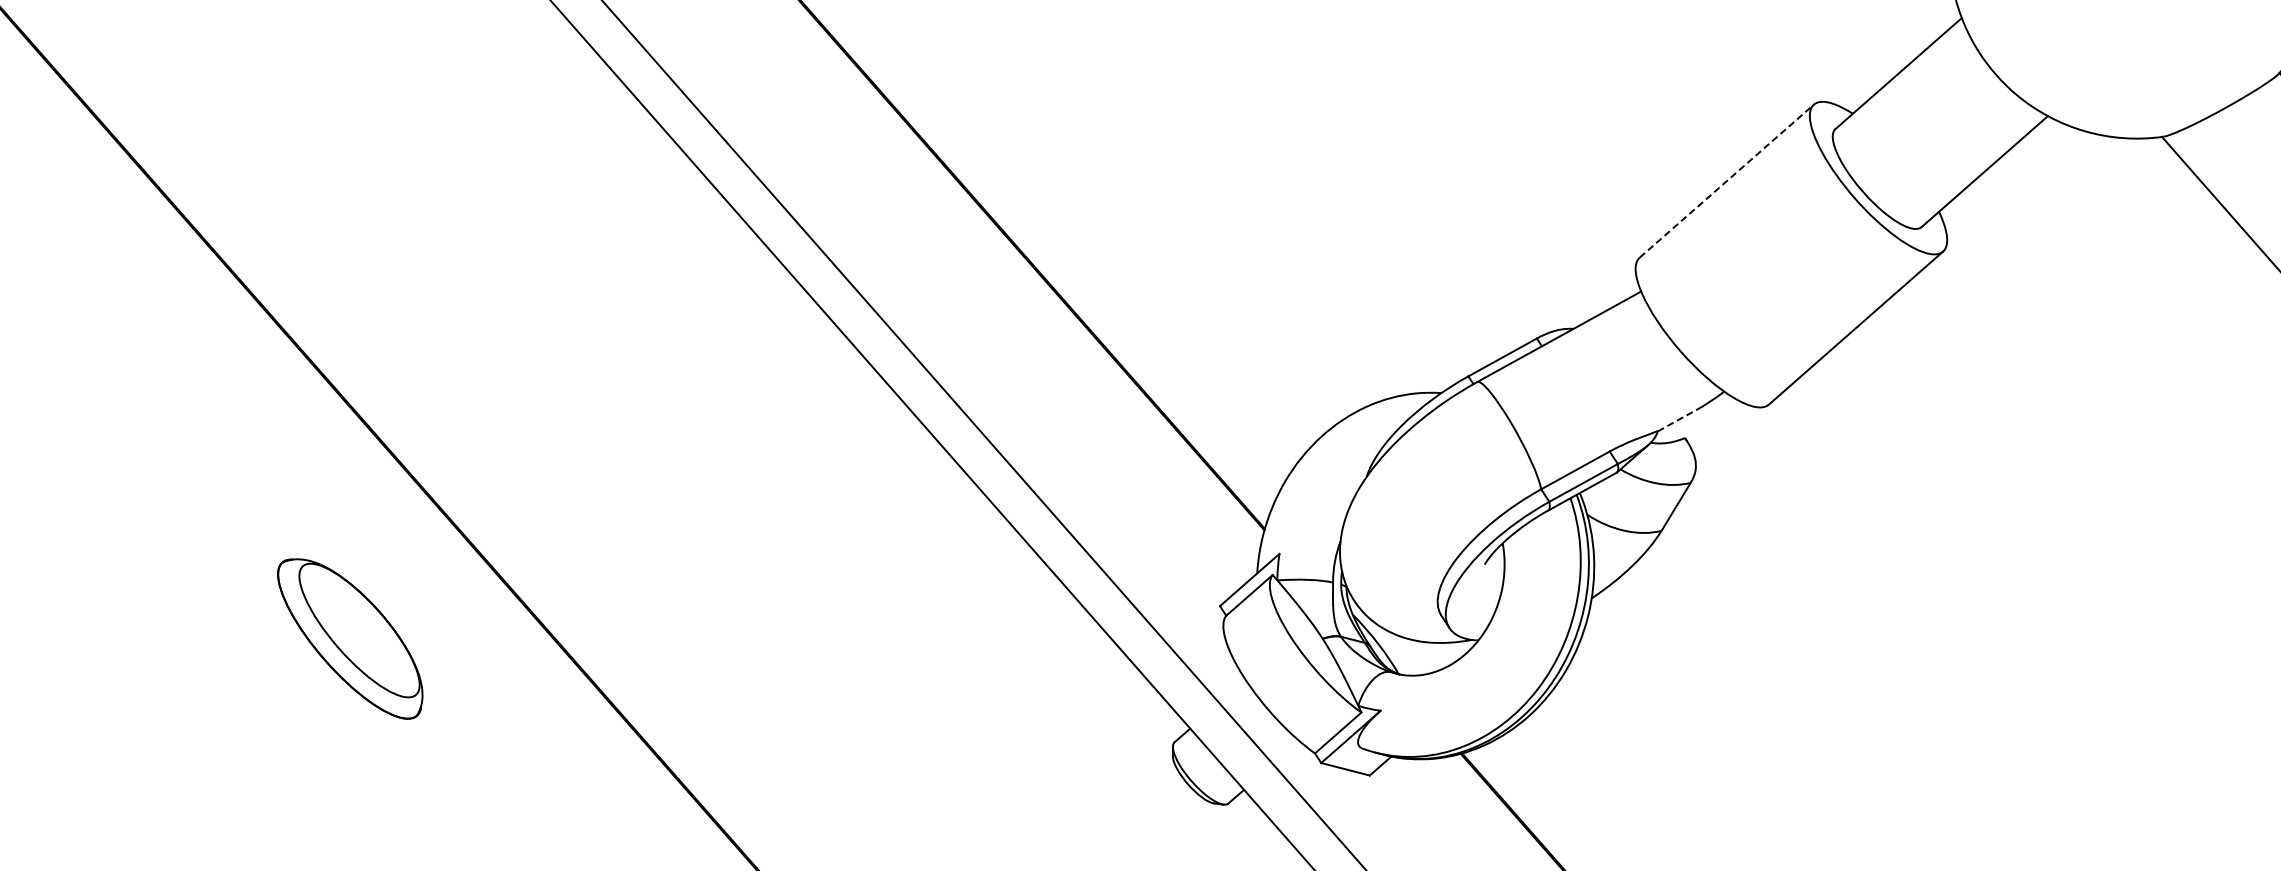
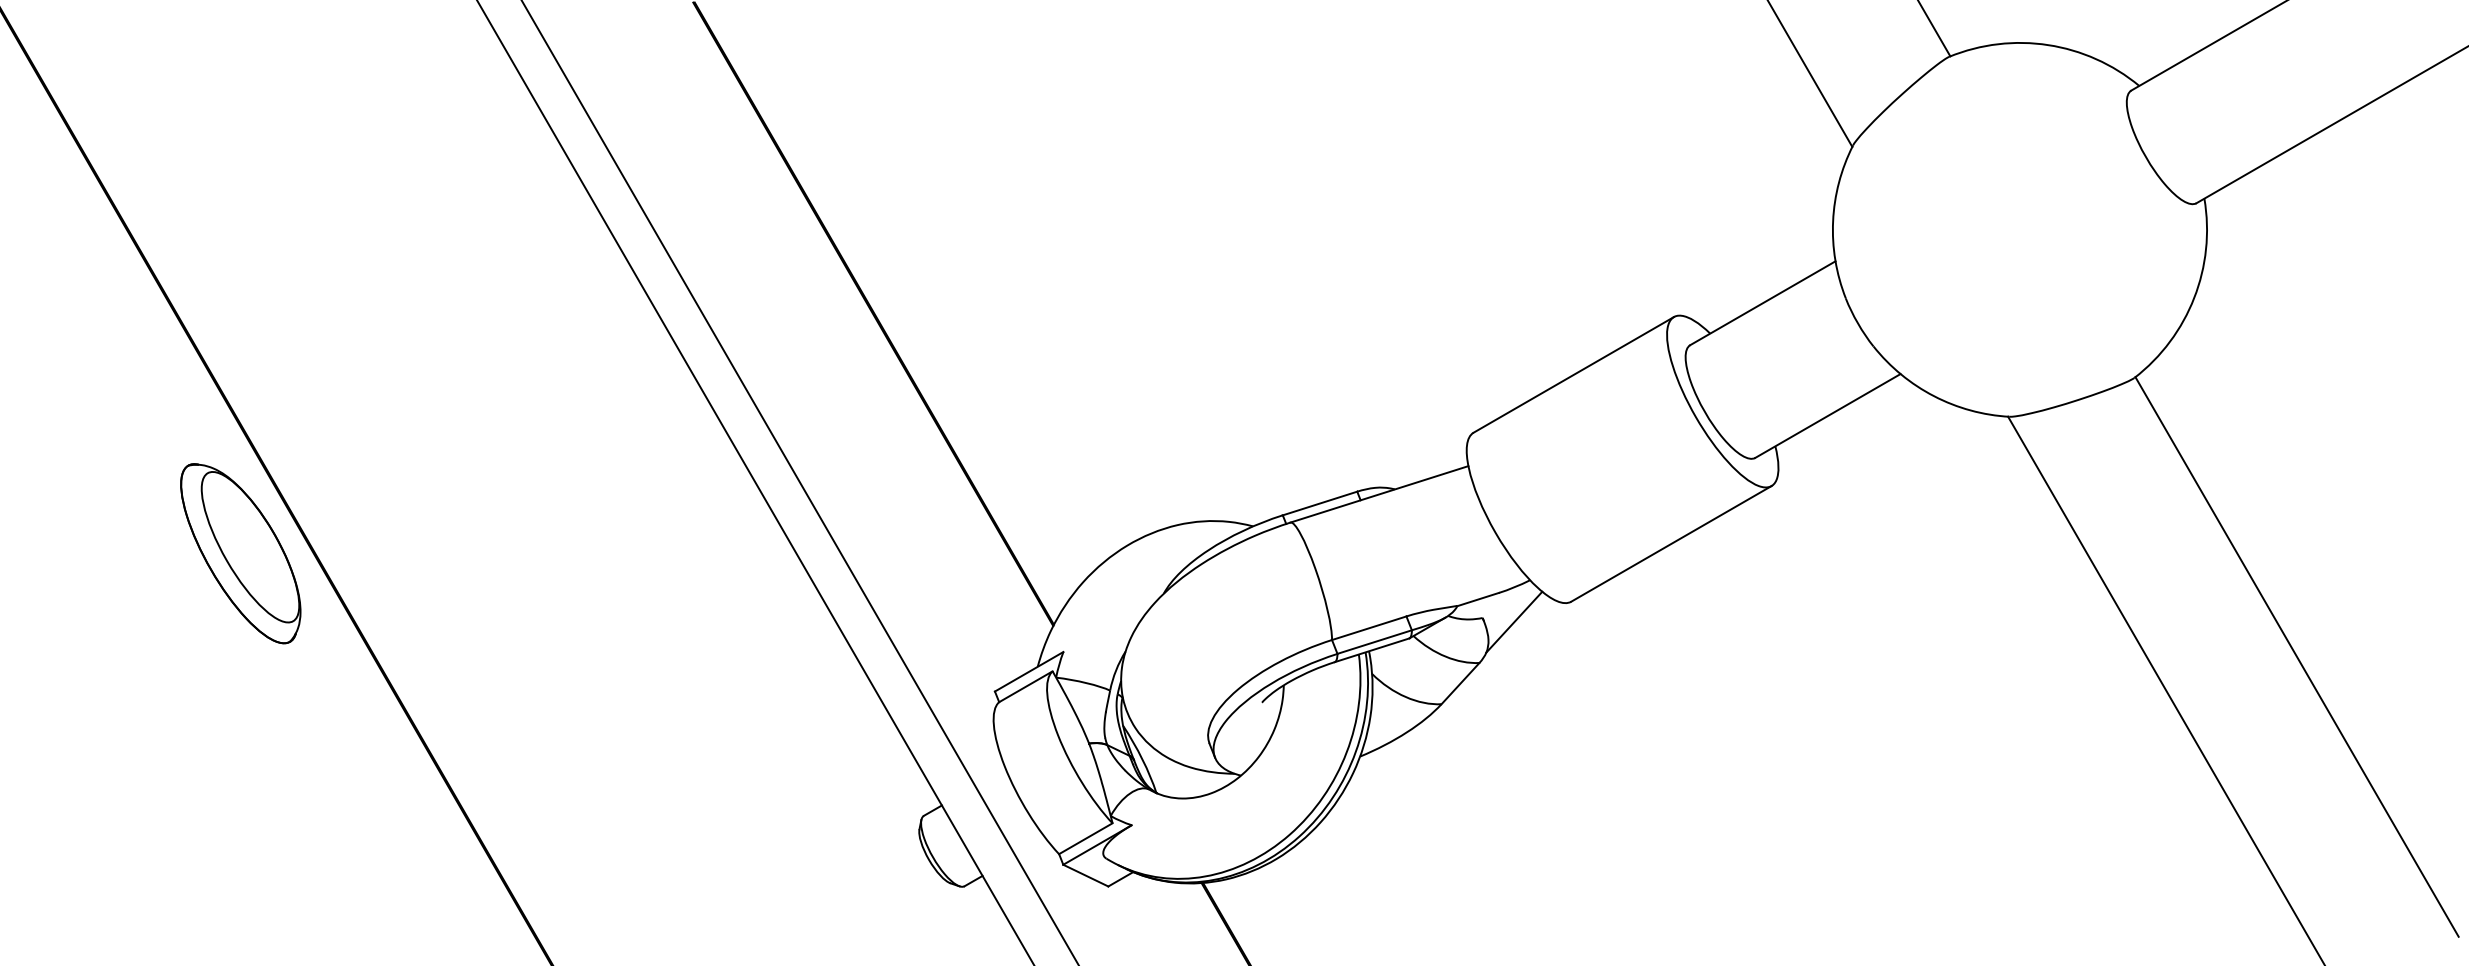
line: (1726, 180) -> (1573, 374), dashed -> solid
line: (1677, 420) -> (1478, 599), dashed -> solid
line: (1716, 435) -> (1514, 621), added
part: (350, 638) -> (240, 553), moved

